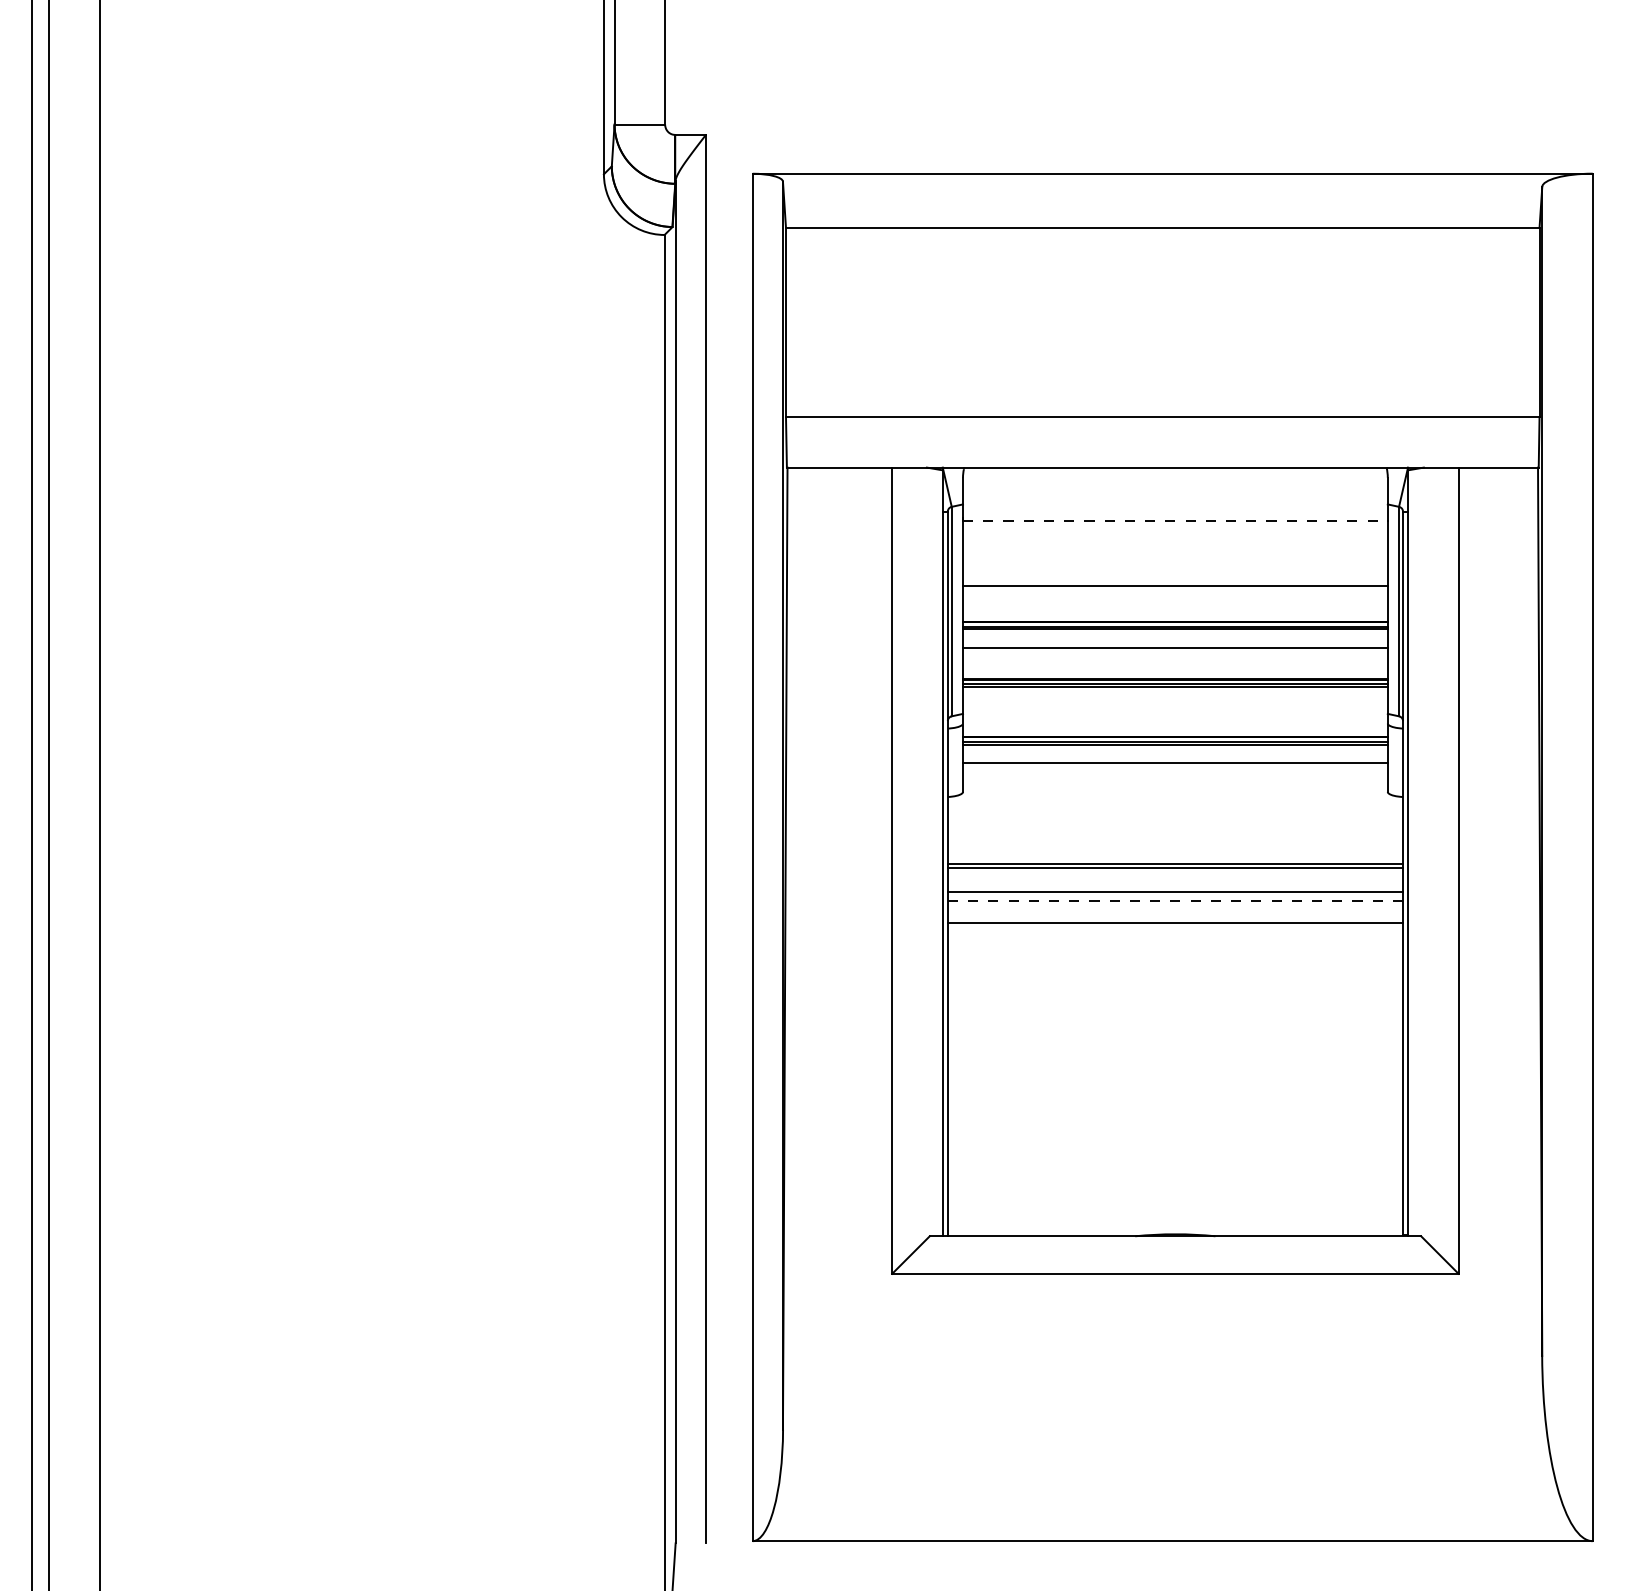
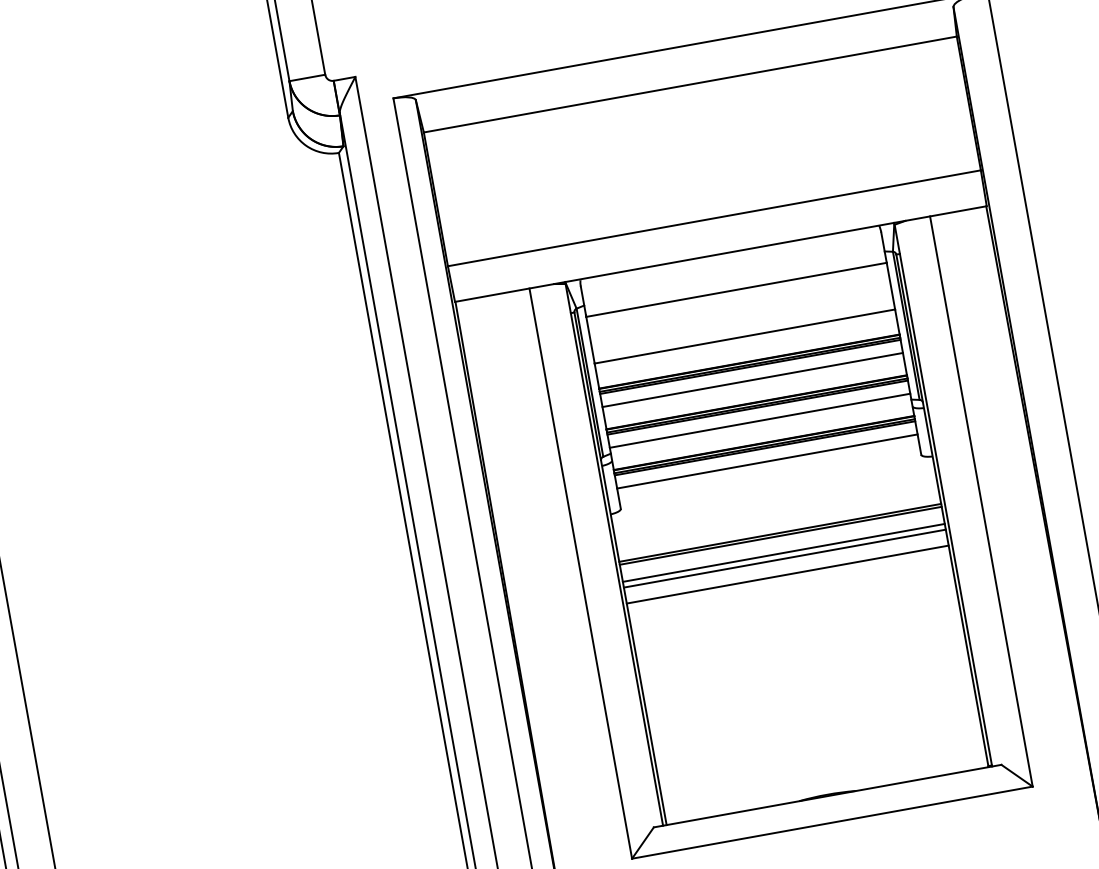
line: (1175, 520) -> (736, 289), dashed -> solid
line: (1175, 705) -> (760, 420), added
line: (1175, 900) -> (784, 558), dashed -> solid

